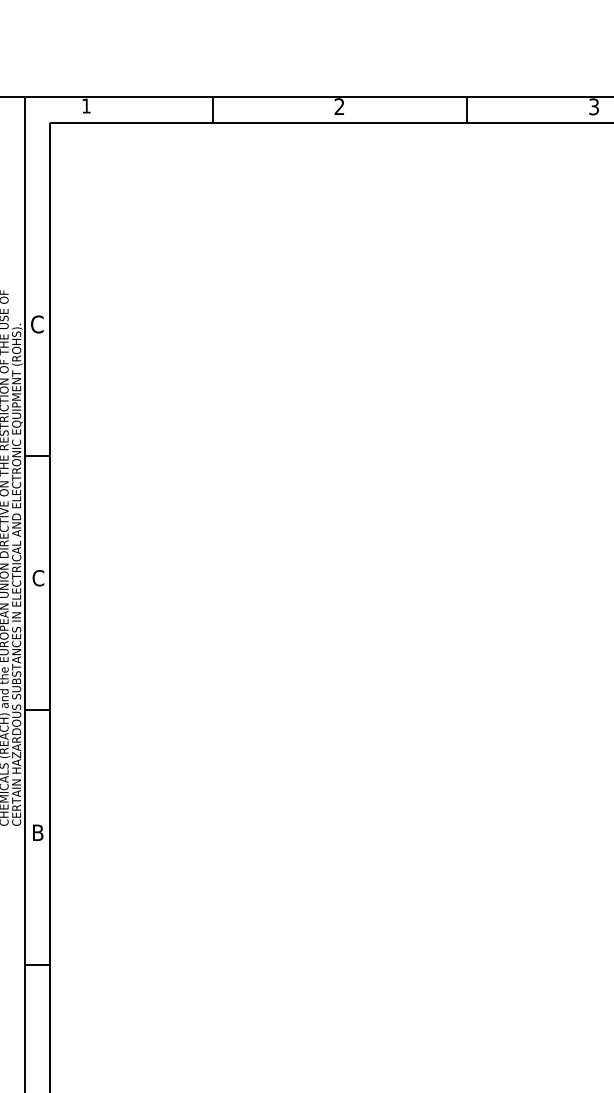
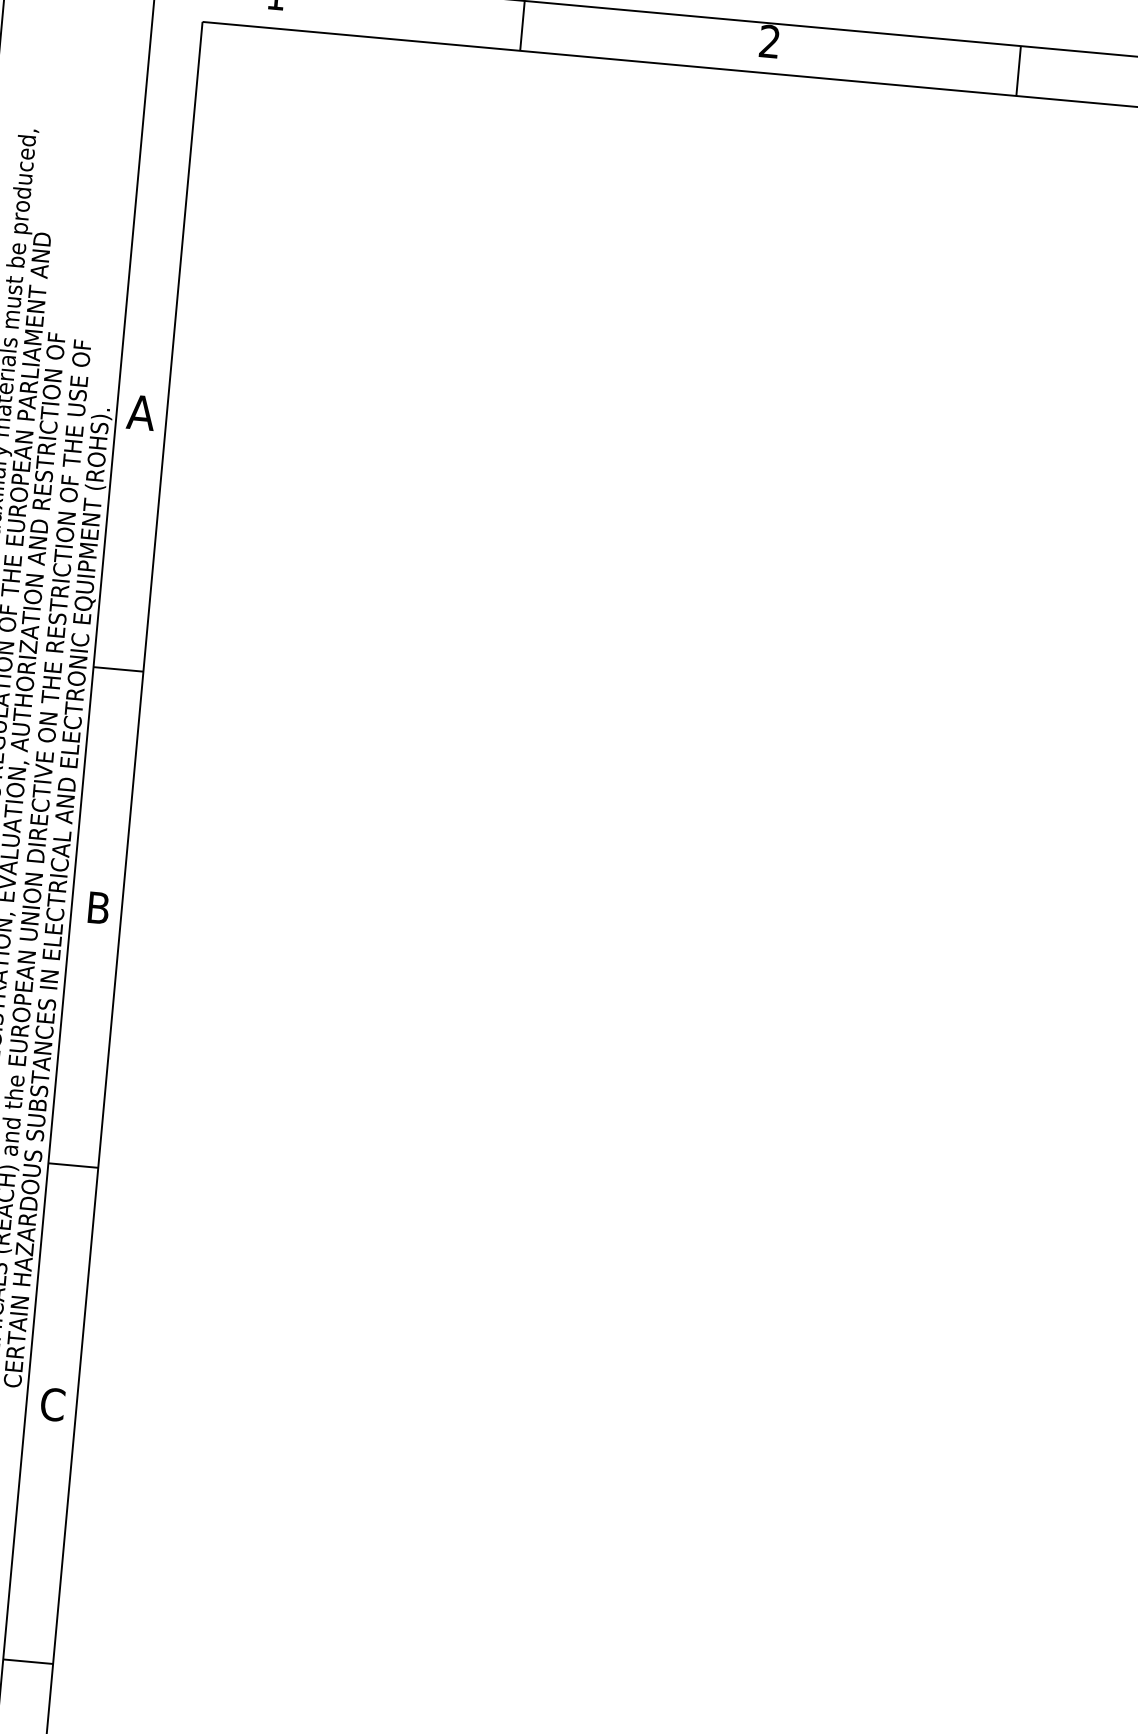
text: (37, 324) -> (141, 412), C -> A
text: (38, 578) -> (98, 908), C -> B
text: (37, 832) -> (51, 1403), B -> C

